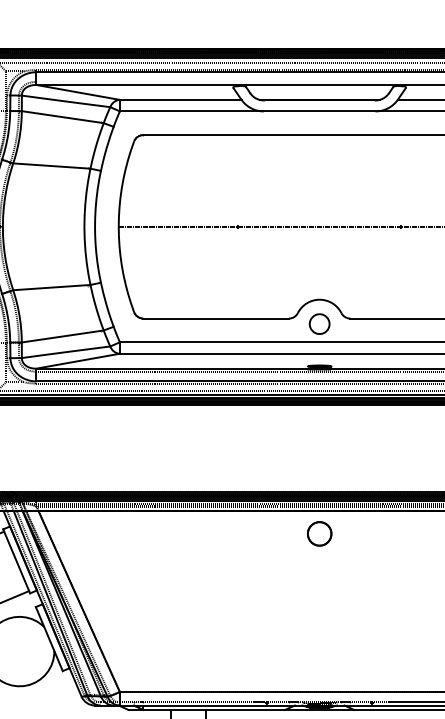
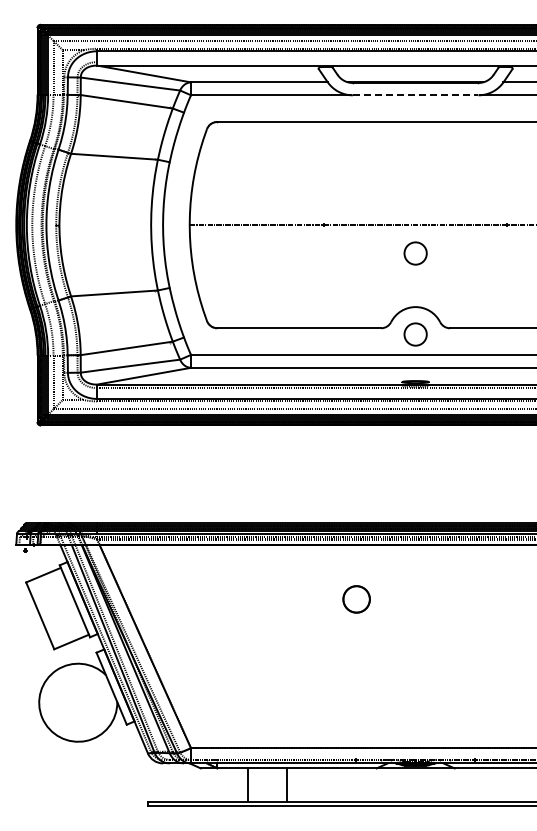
line: (319, 111) -> (415, 95), solid -> dashed
circle: (319, 252) -> (415, 253), added
circle: (319, 533) -> (356, 599), moved

